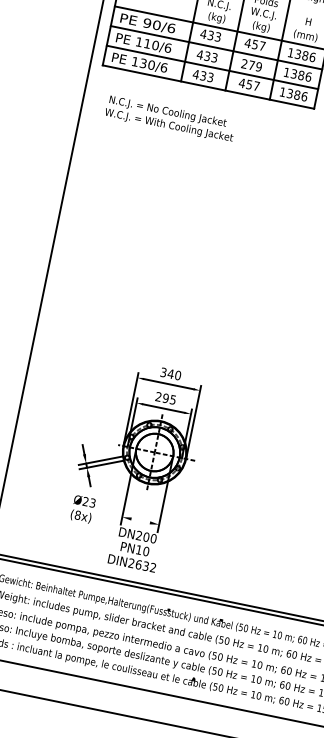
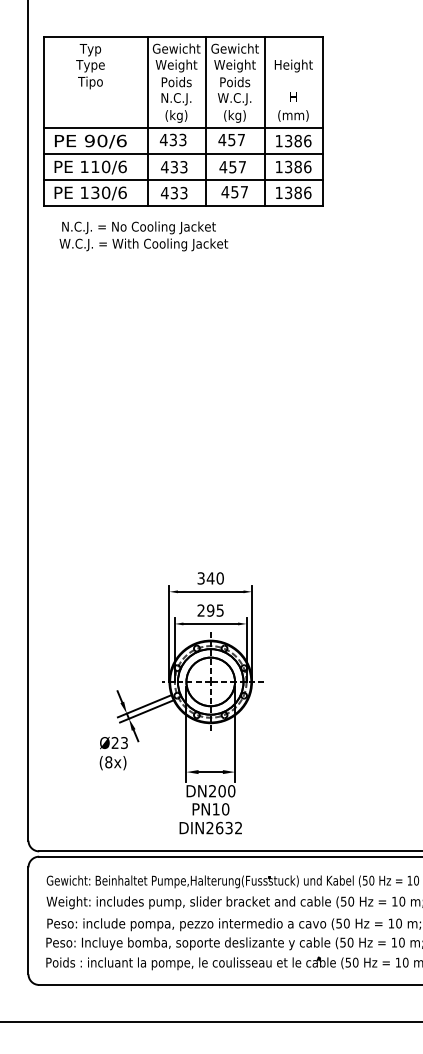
text: (251, 65) -> (232, 167), 279 -> 457
text: (170, 119) -> (143, 236), moved
text: (82, 509) -> (113, 753), moved
line: (140, 521) -> (210, 772), added

